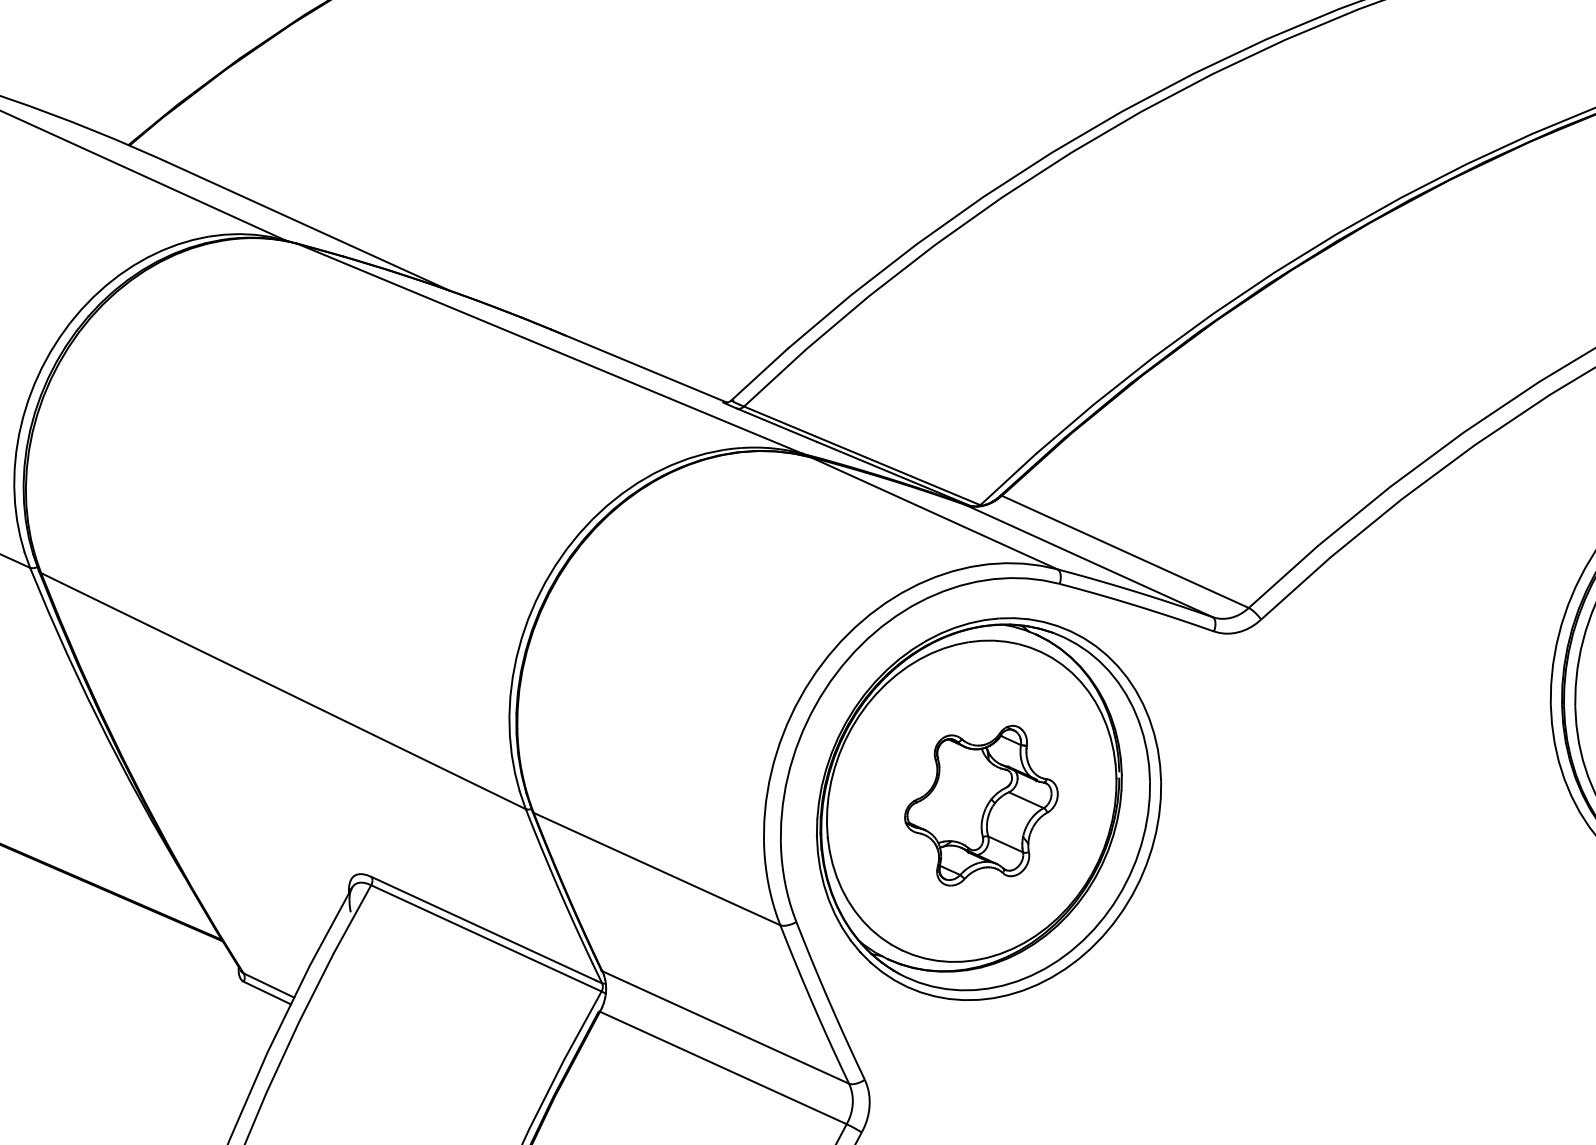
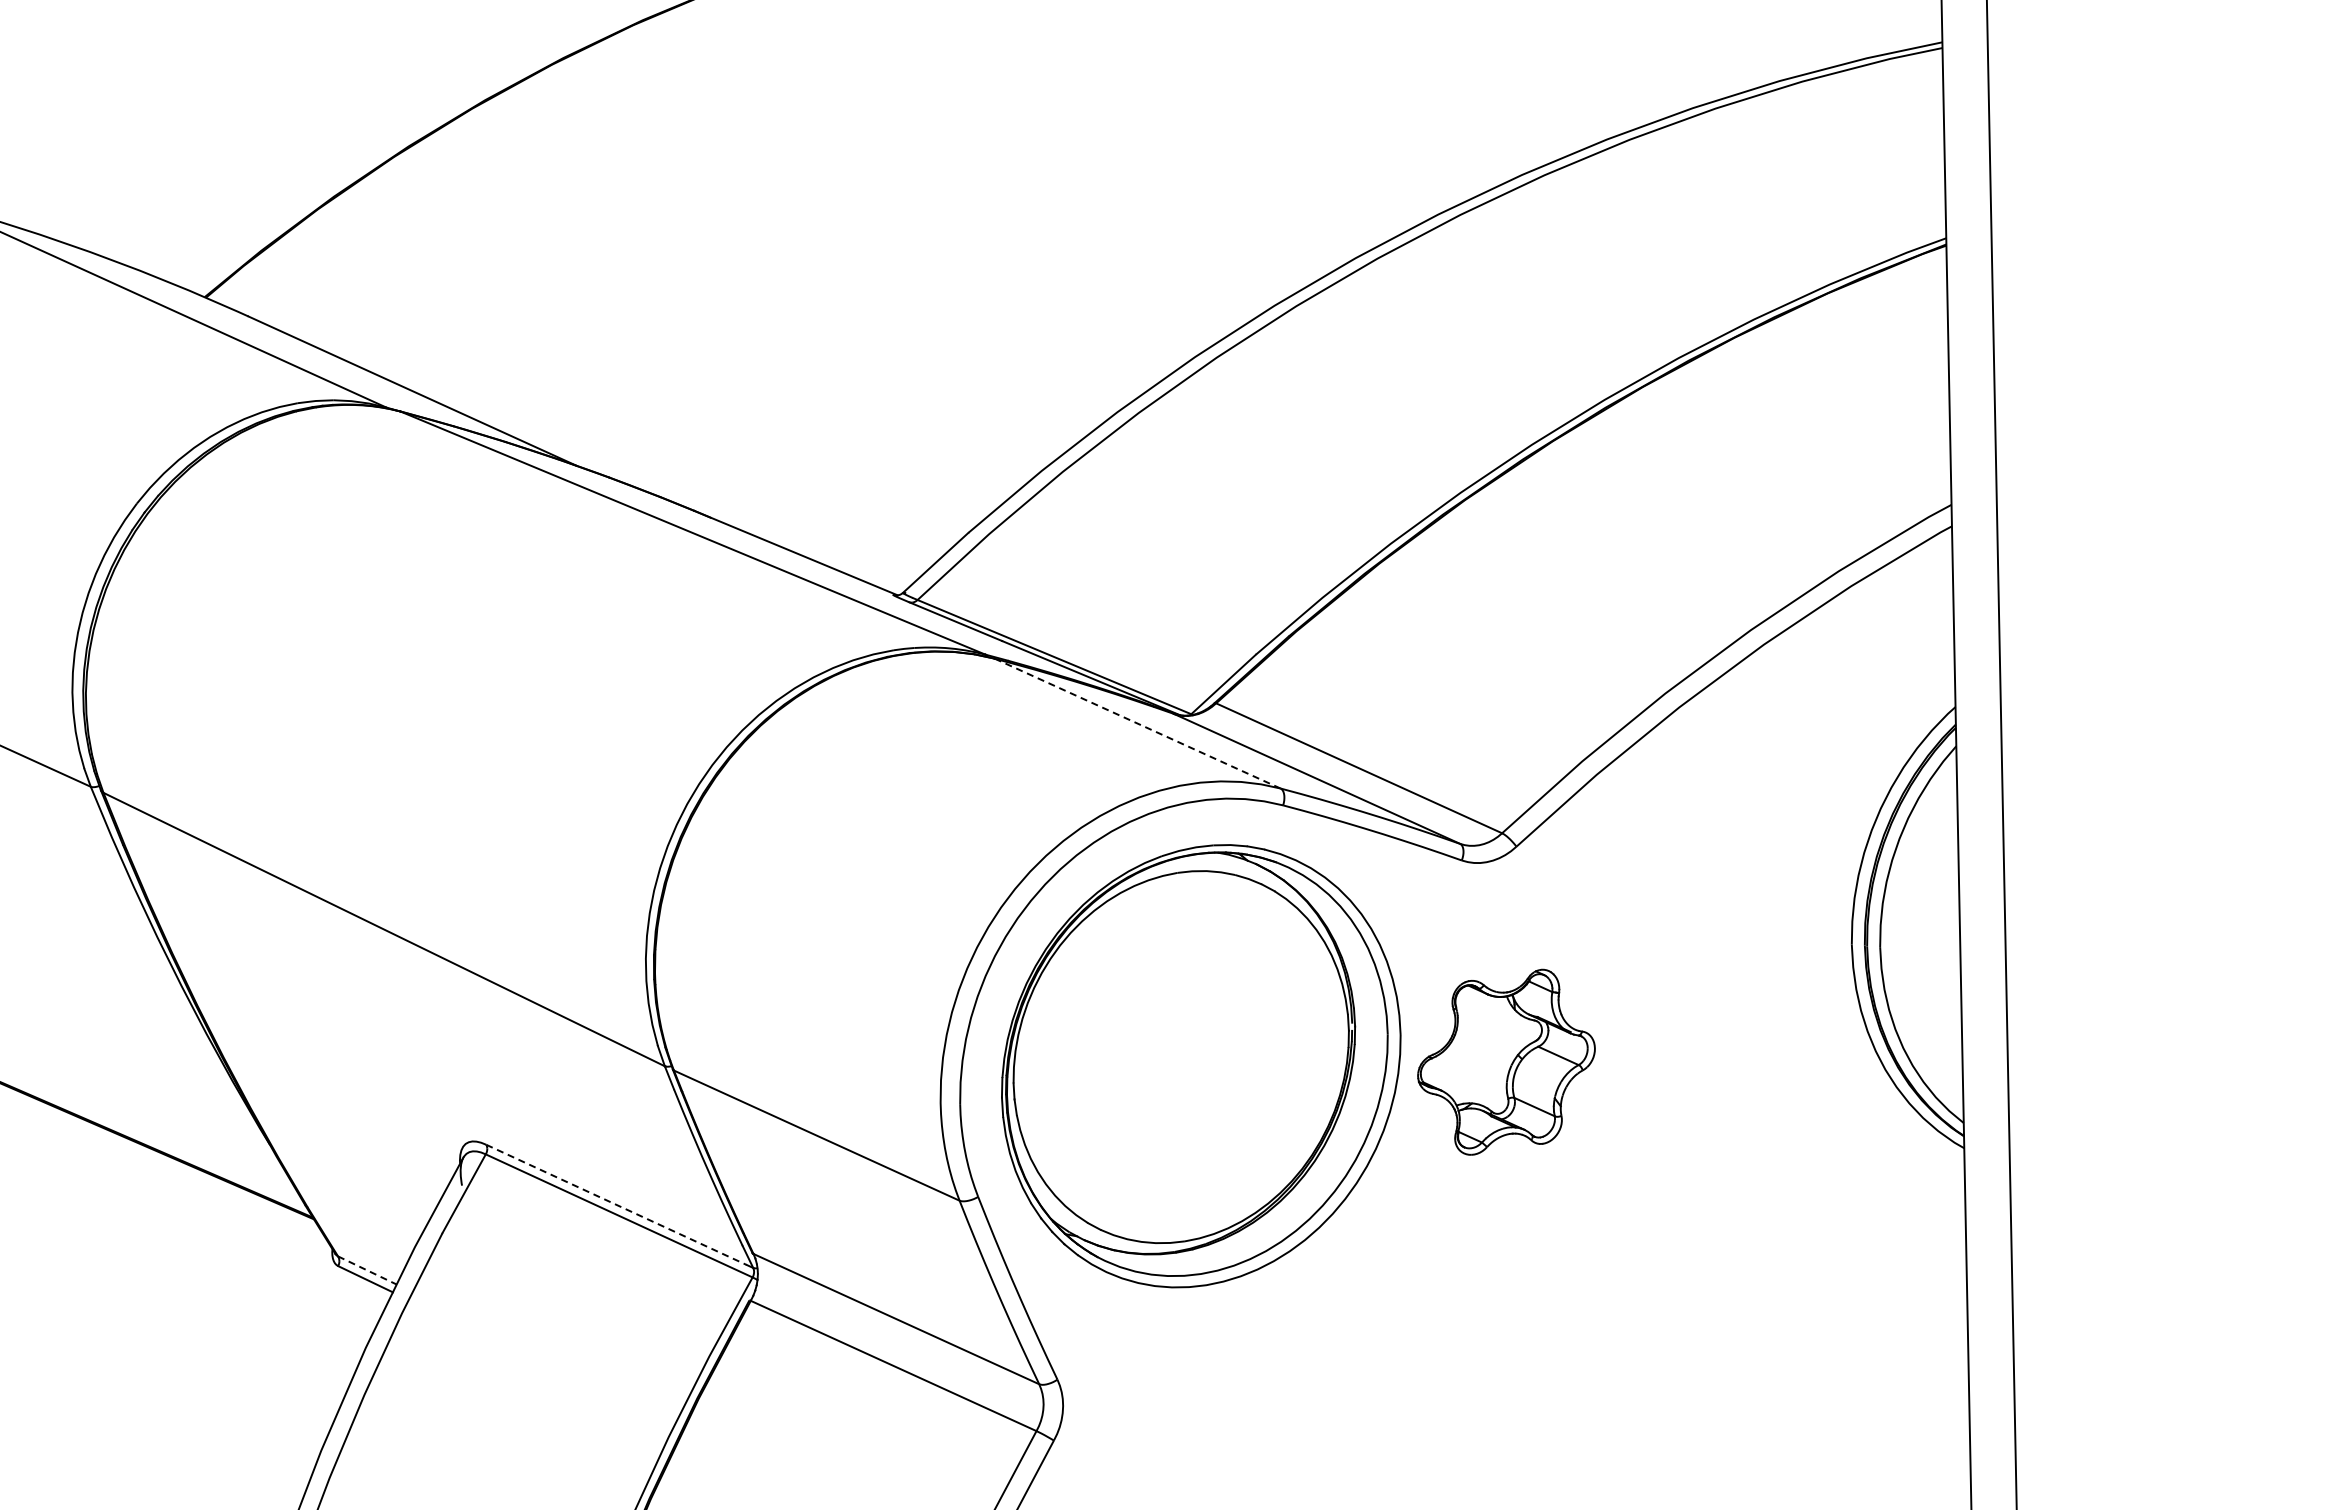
line: (933, 513) -> (1137, 723), solid -> dashed
part: (981, 805) -> (1506, 1061), moved
line: (484, 929) -> (617, 1205), solid -> dashed
line: (269, 985) -> (367, 1270), solid -> dashed

